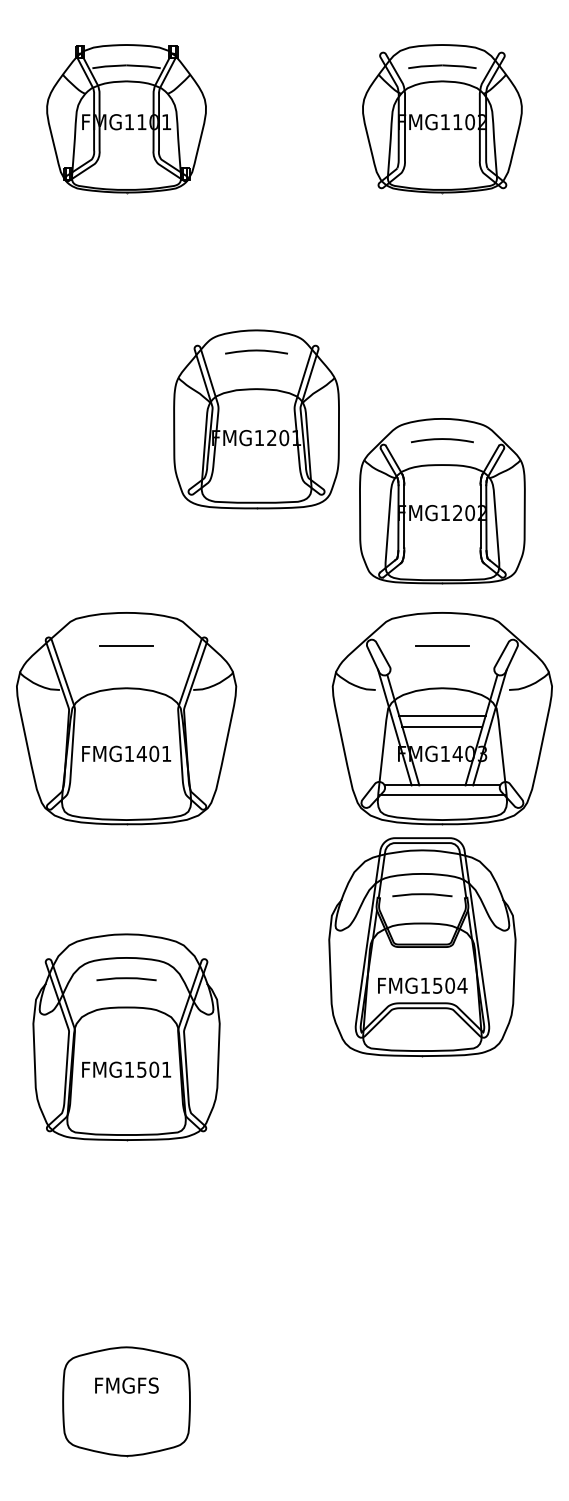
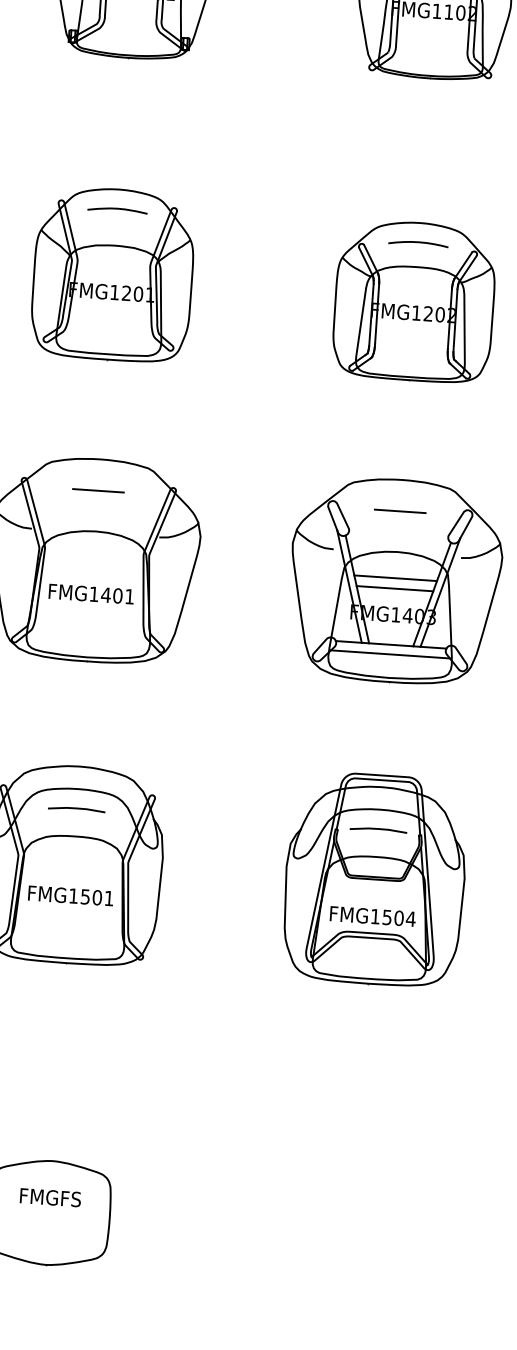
part: (256, 419) -> (113, 274), moved
part: (442, 501) -> (414, 301), moved
part: (422, 947) -> (375, 879), moved

